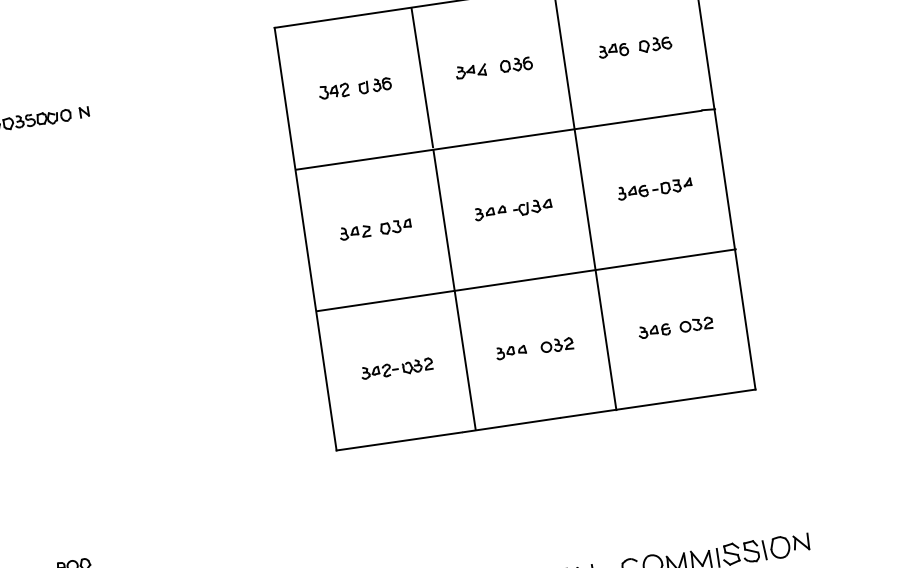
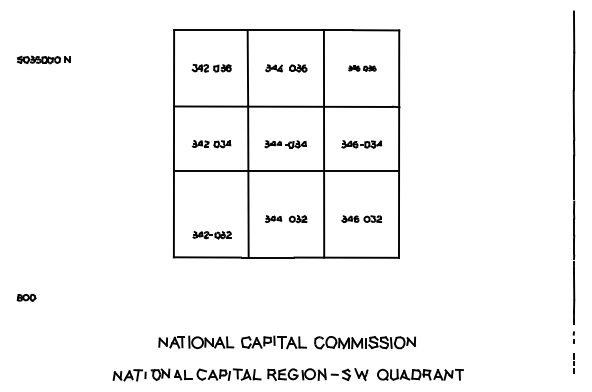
part: (635, 47) -> (362, 68), size x0.7
line: (525, 280) -> (286, 170), moved
part: (396, 369) -> (211, 235), moved

